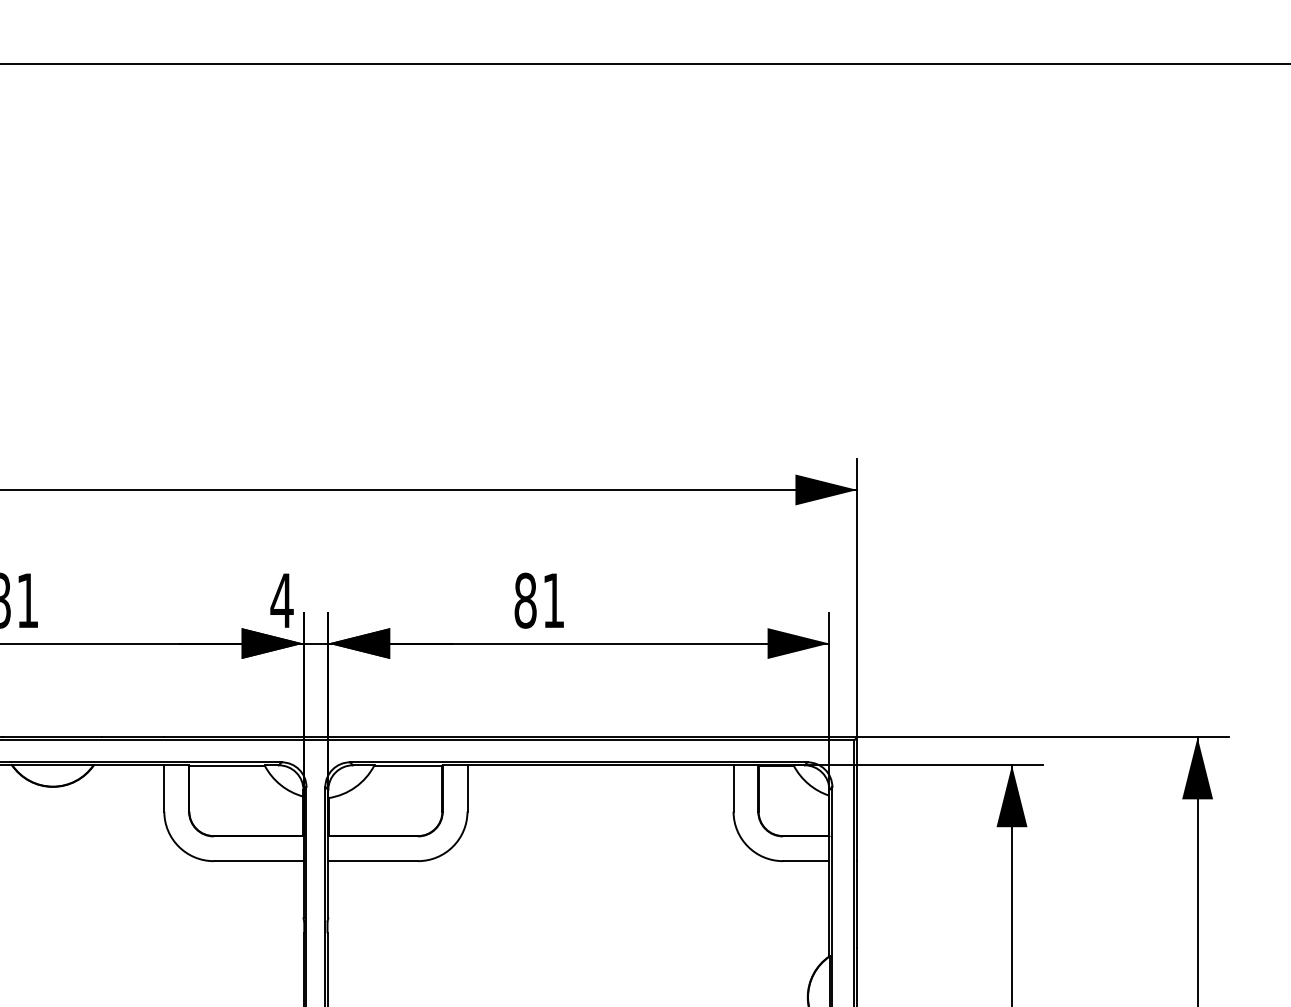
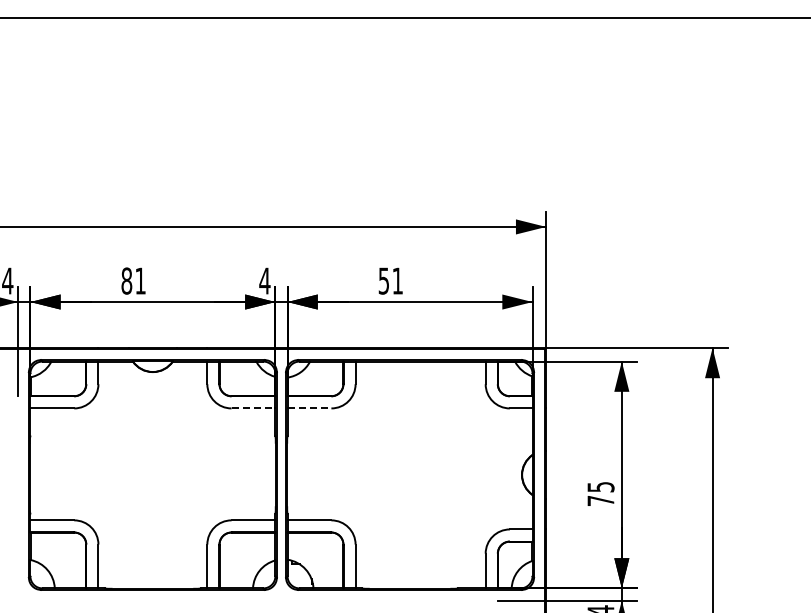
text: (524, 599) -> (383, 280), 81 -> 51
line: (258, 861) -> (253, 408), solid -> dashed
line: (373, 861) -> (309, 408), solid -> dashed

